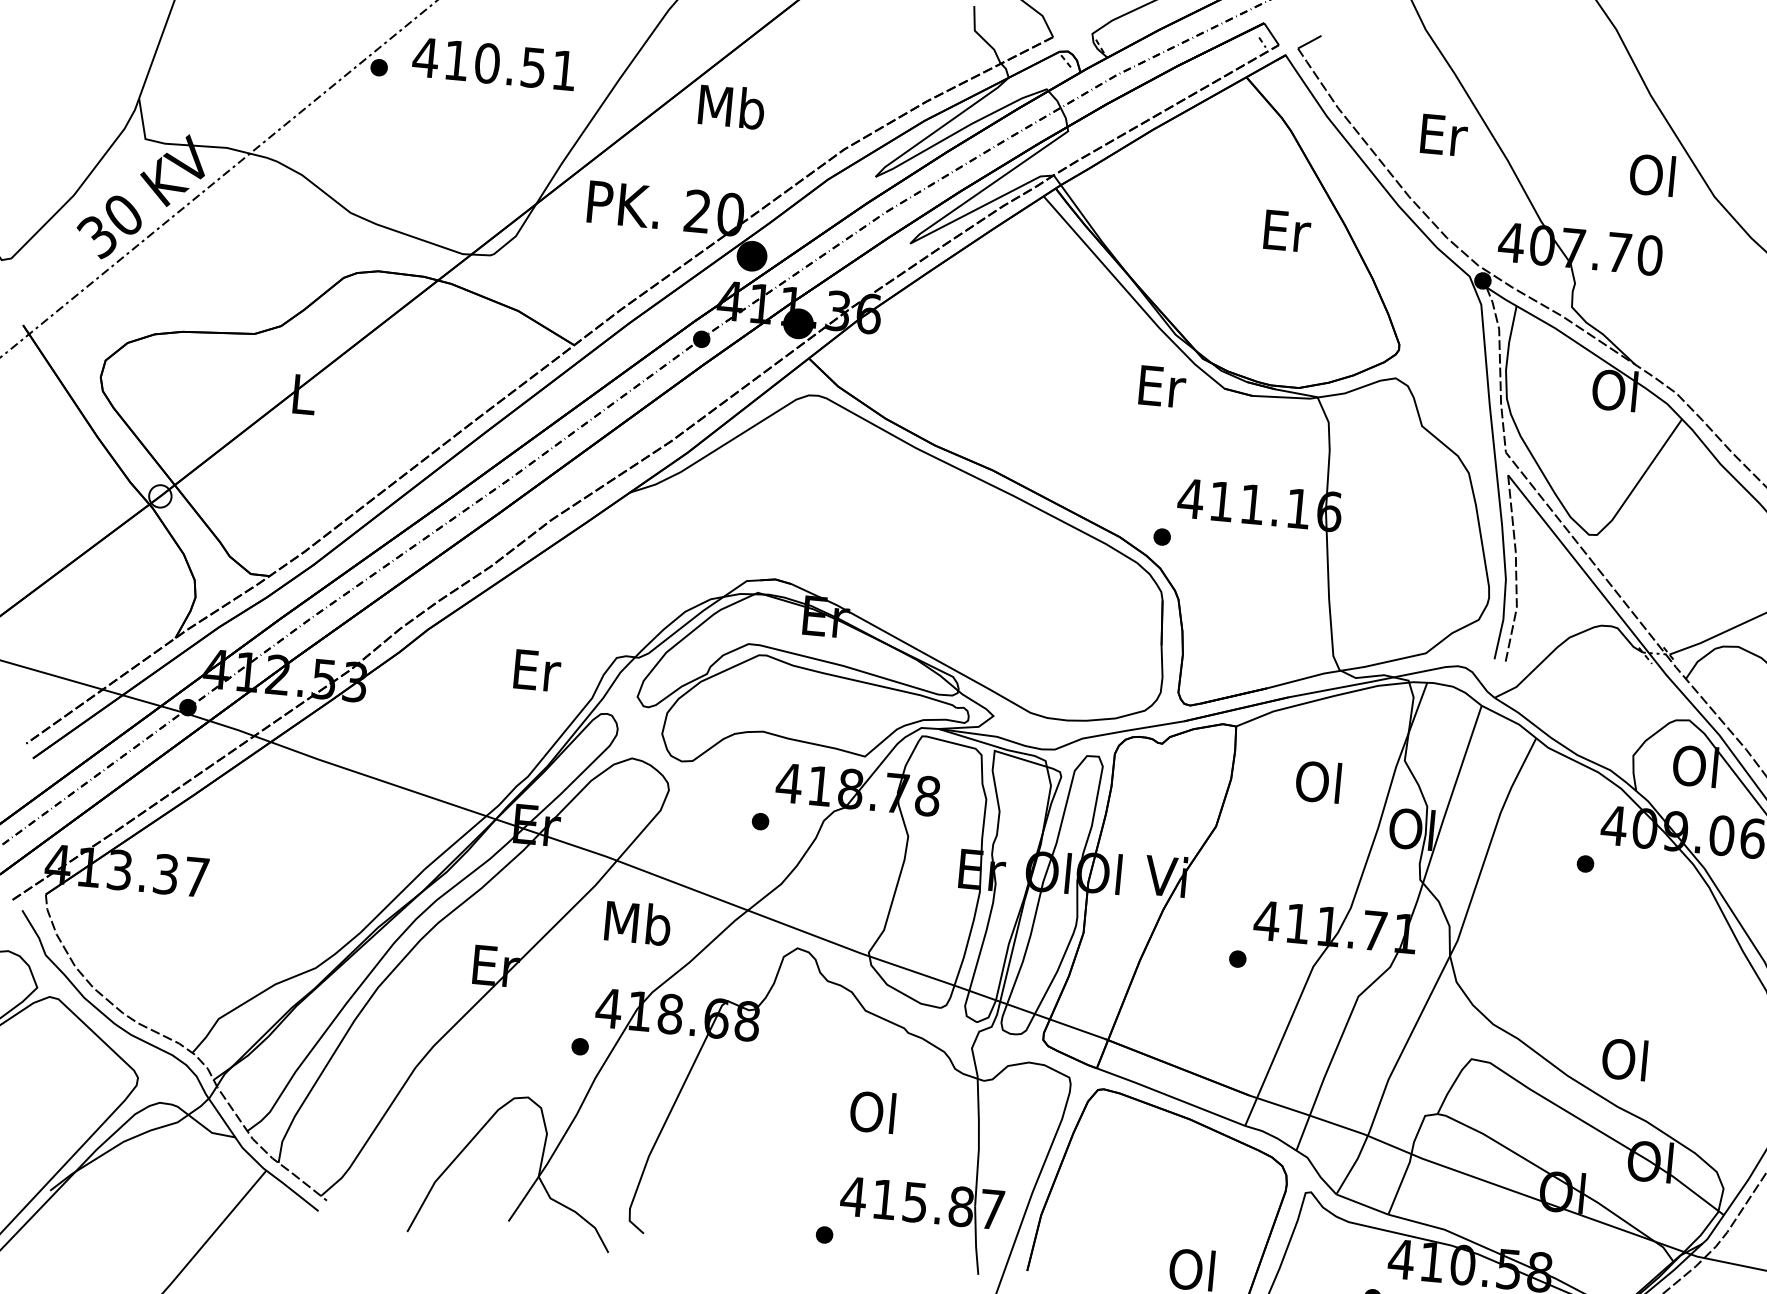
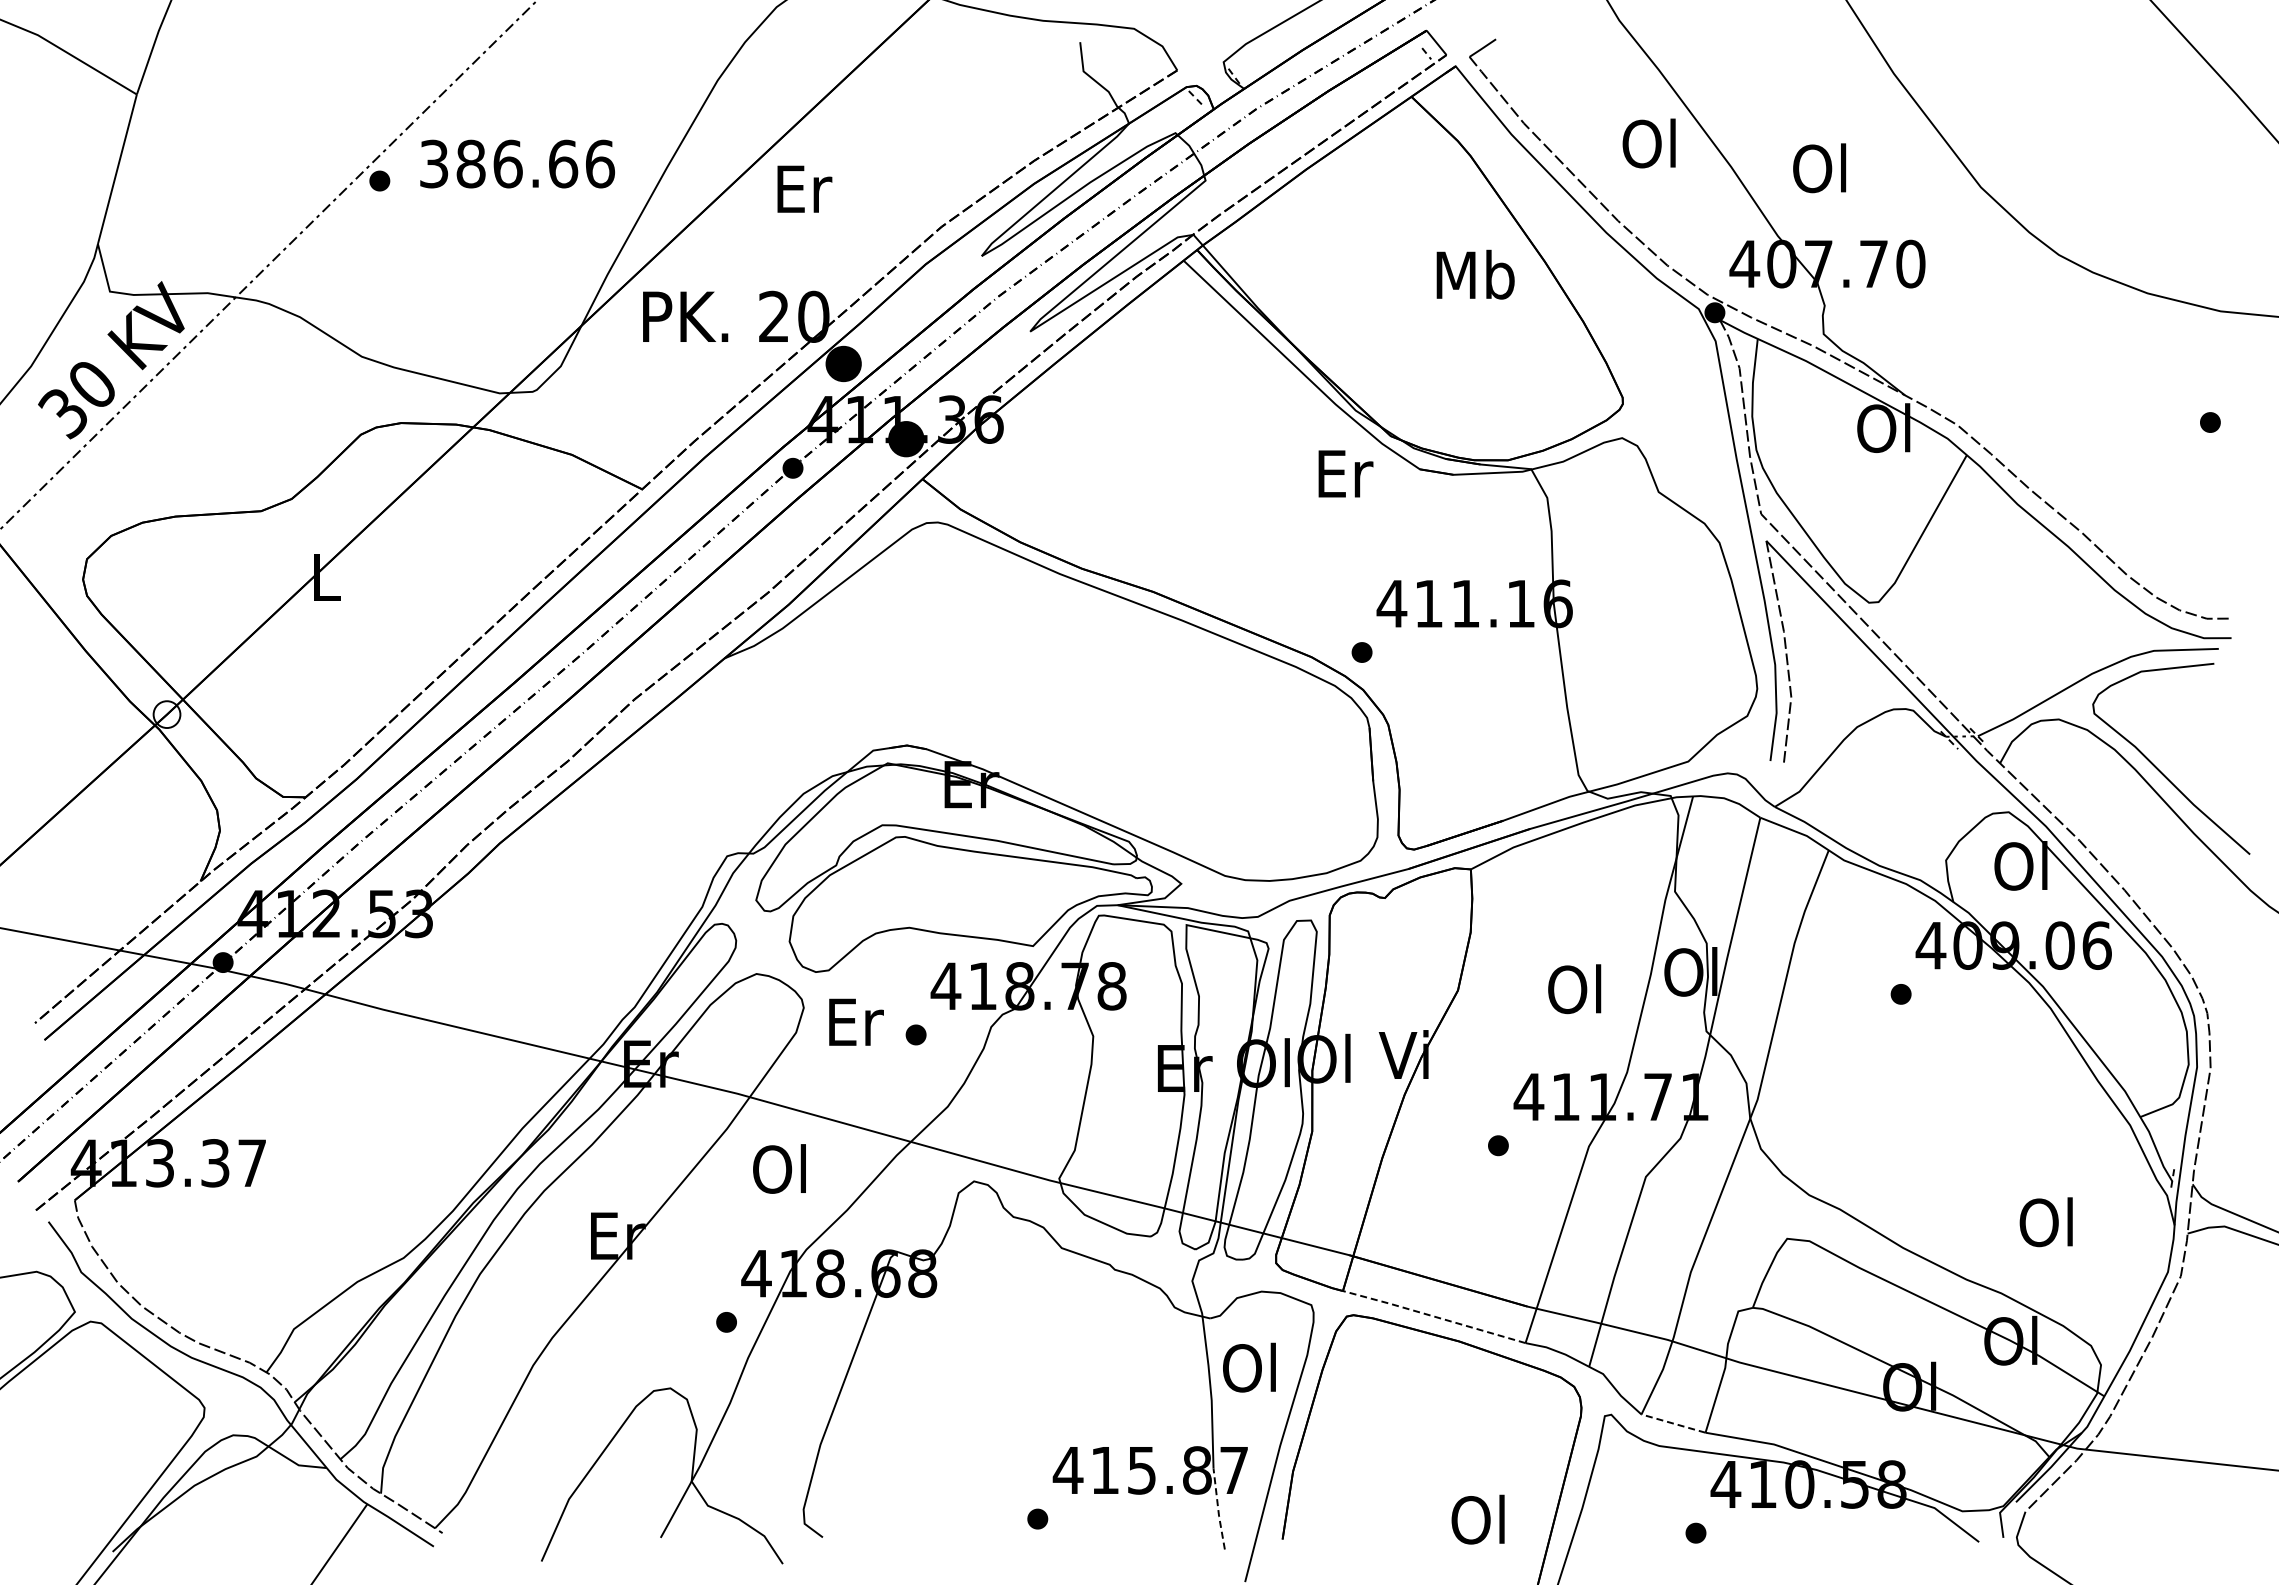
text: (494, 63) -> (516, 163), 410.51 -> 386.66
text: (732, 106) -> (803, 188), Mb -> Er
text: (1443, 134) -> (1651, 143), Er -> Ol
text: (1652, 175) -> (1819, 168), moved
text: (1286, 230) -> (1475, 274), Er -> Mb
text: (537, 670) -> (856, 1021), moved
text: (1318, 782) -> (1574, 989), moved
text: (637, 922) -> (781, 1168), Mb -> Ol
text: (1624, 1059) -> (2045, 1222), moved
line: (1170, 1096) -> (1433, 1316), solid -> dashed
text: (872, 1111) -> (1249, 1367), moved
line: (1362, 1204) -> (1673, 1423), solid -> dashed
line: (976, 1240) -> (1218, 1509), solid -> dashed

